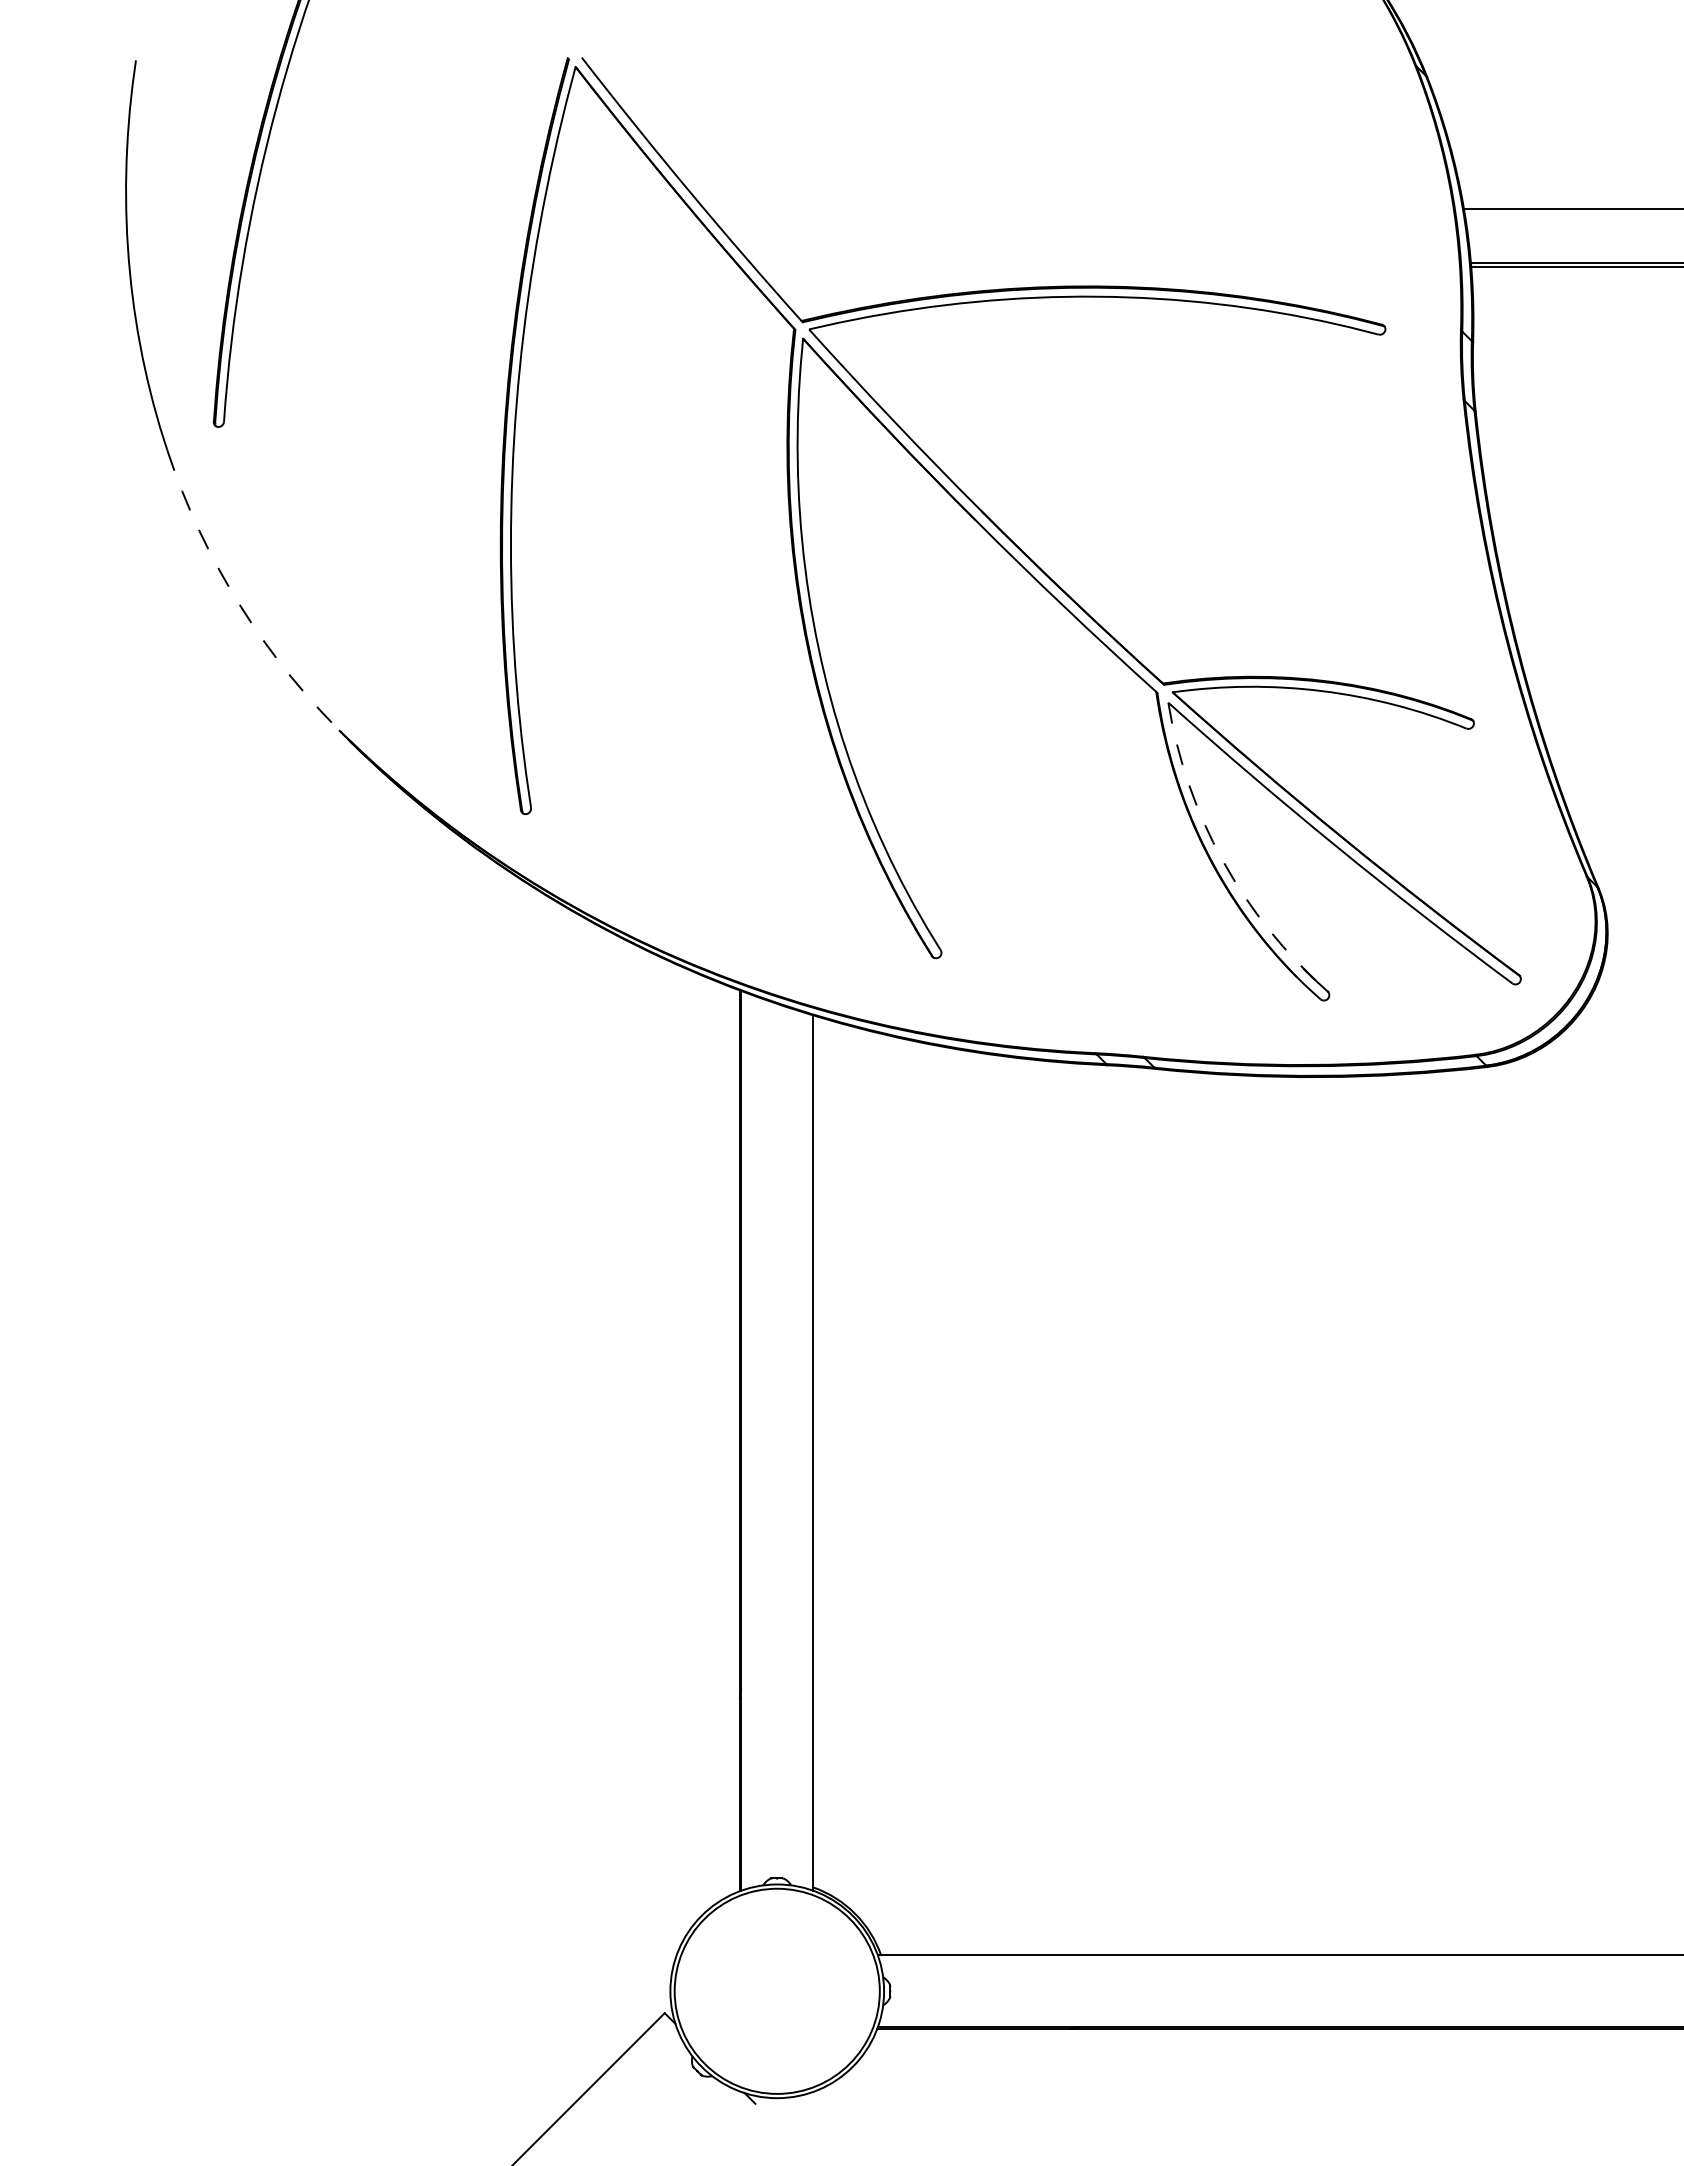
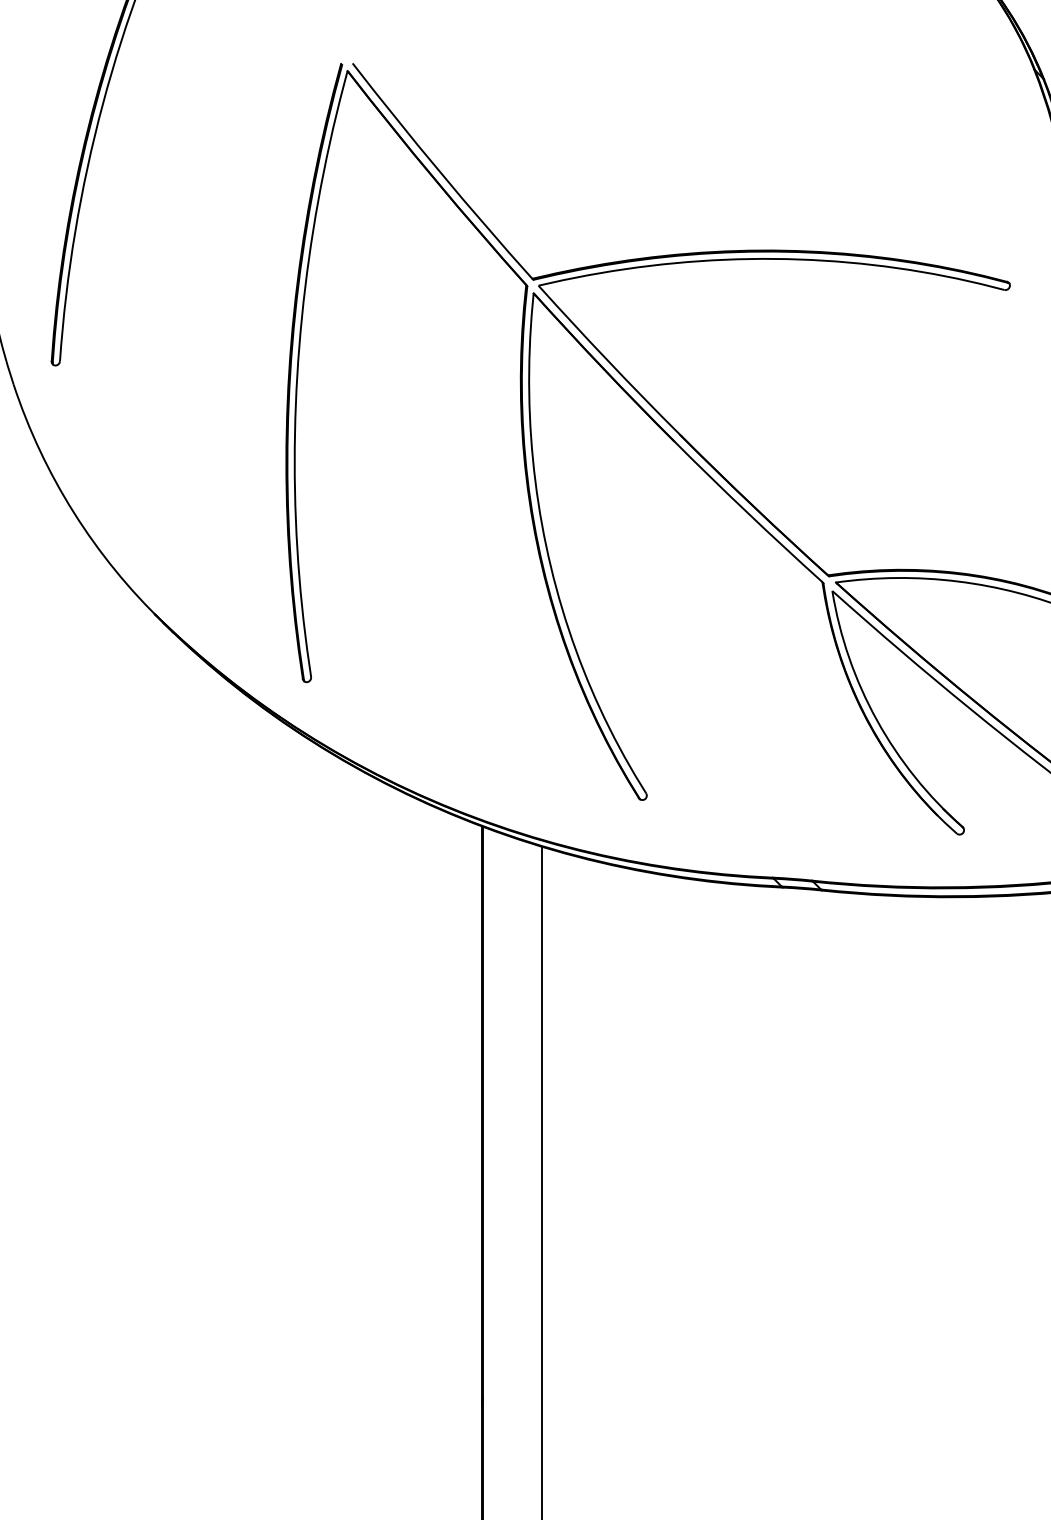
arc: (241, 607) -> (74, 513), dashed -> solid
arc: (1222, 860) -> (876, 720), dashed -> solid

